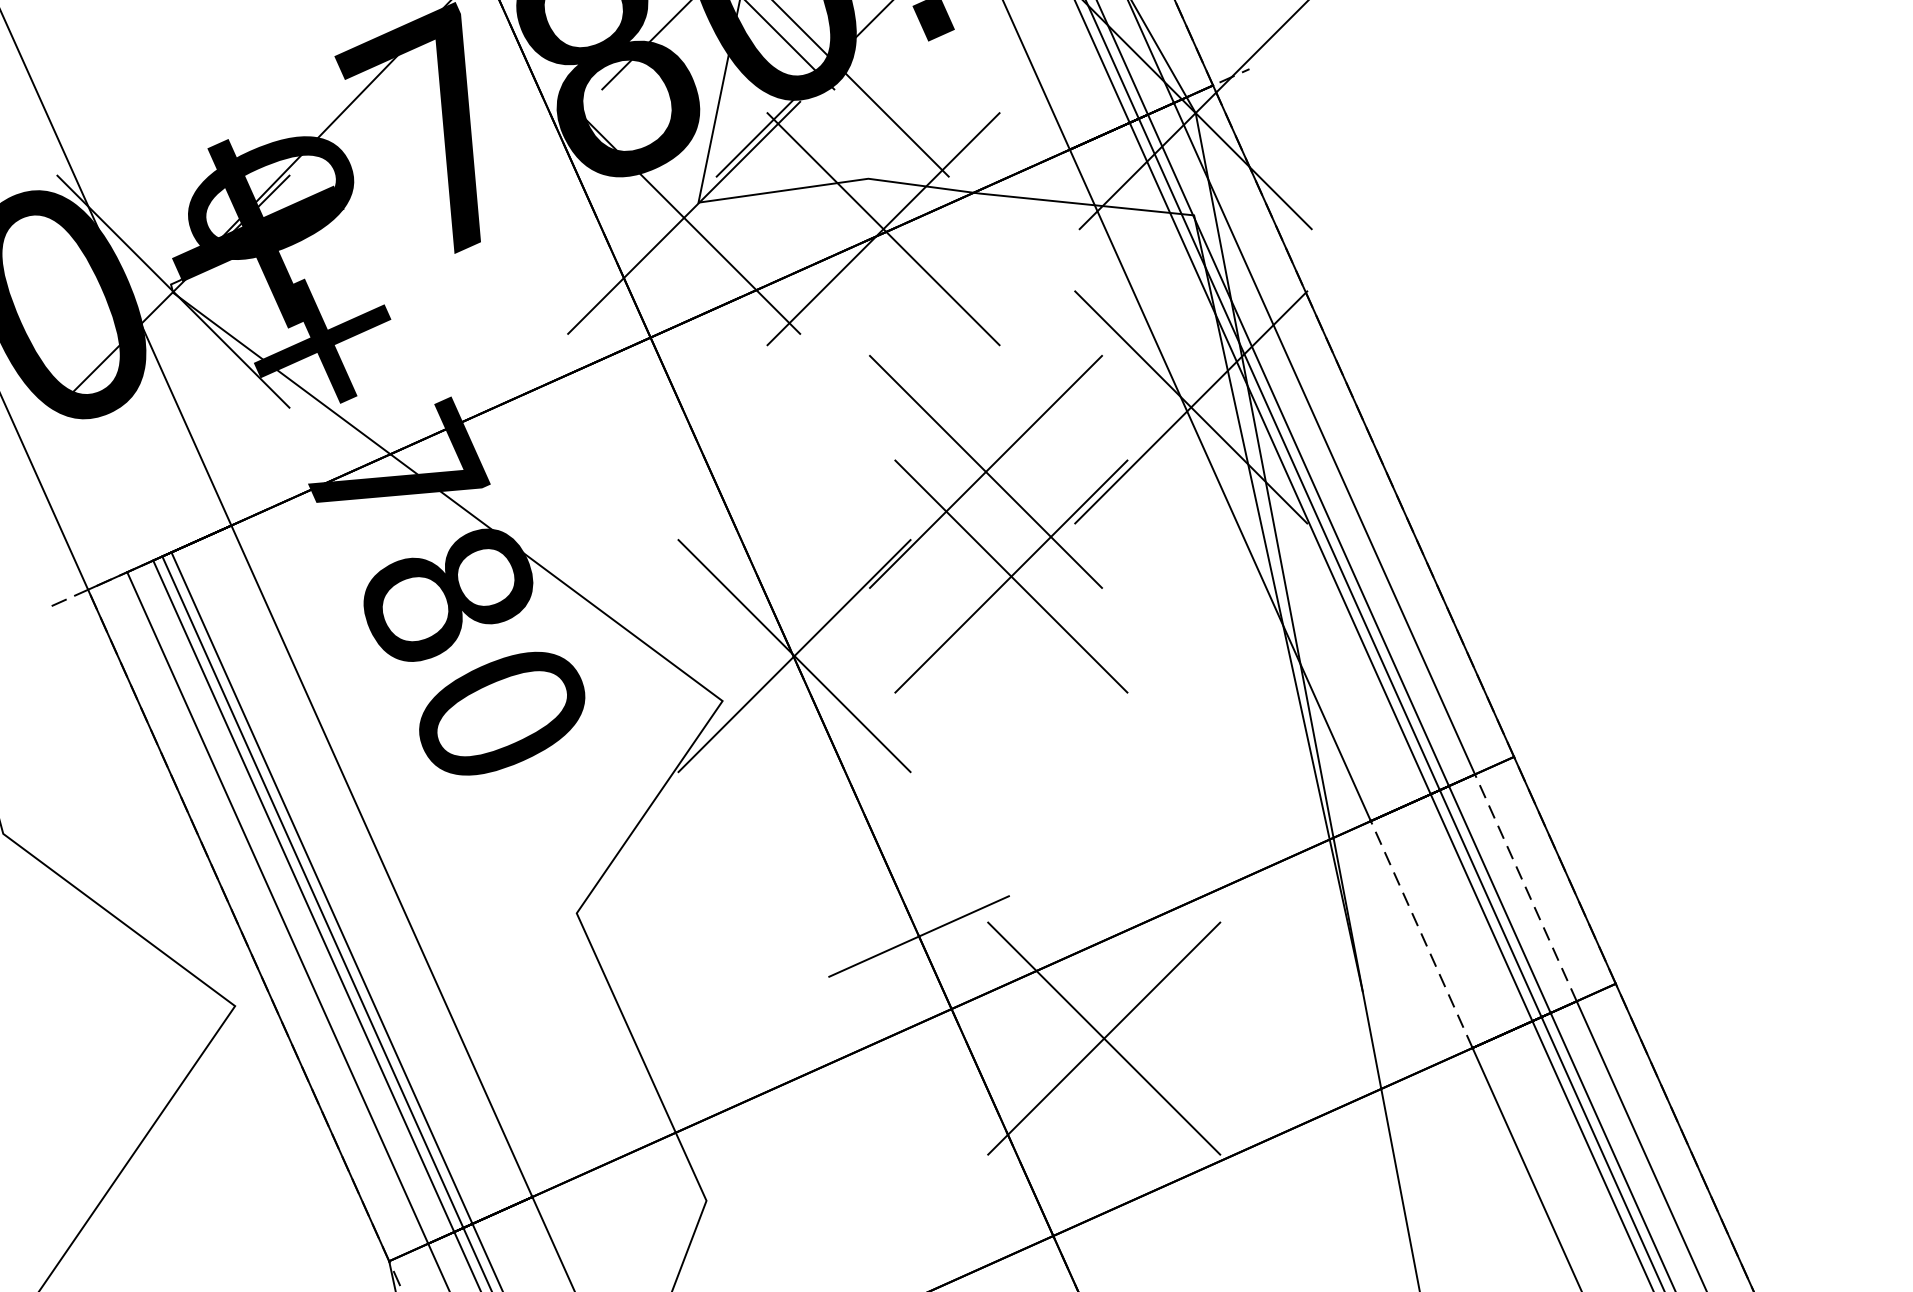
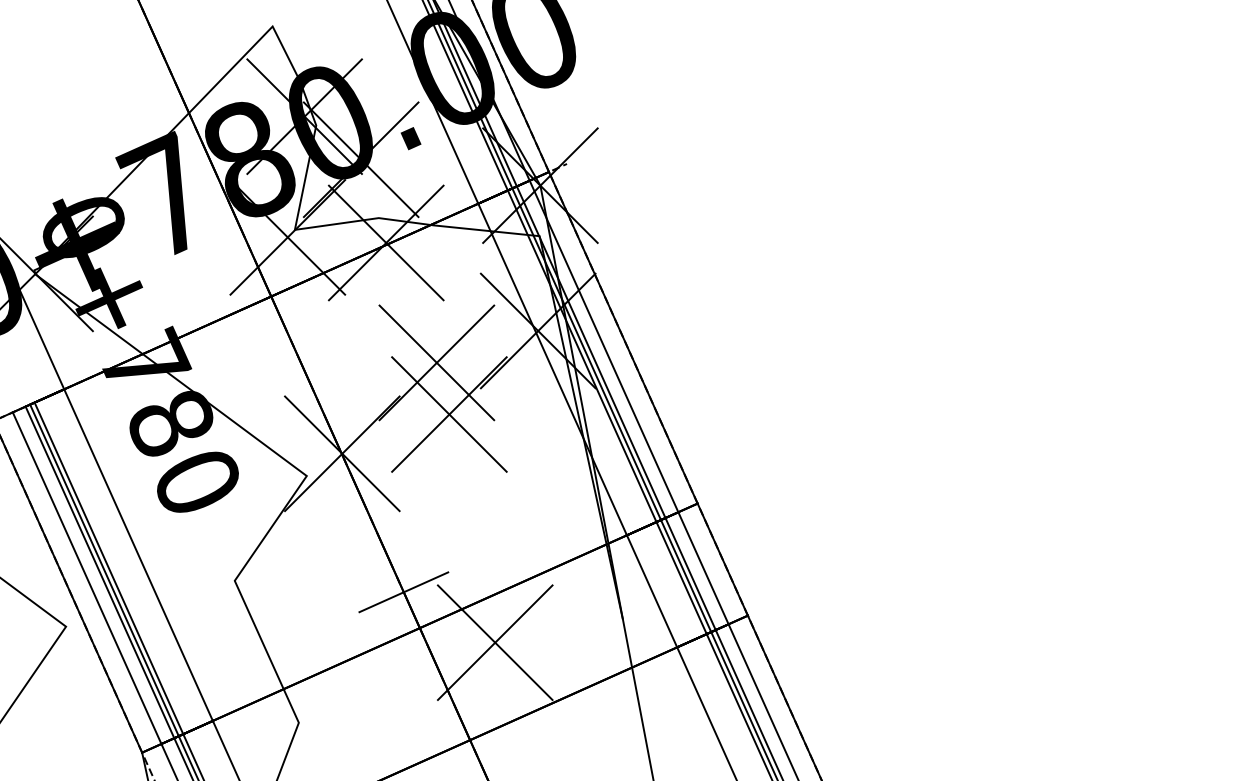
line: (1525, 886) -> (703, 567), dashed -> solid
line: (1420, 932) -> (651, 590), dashed -> solid

